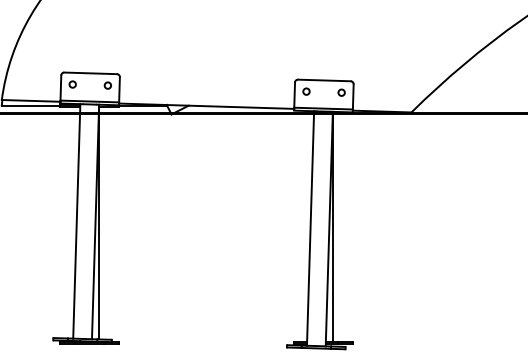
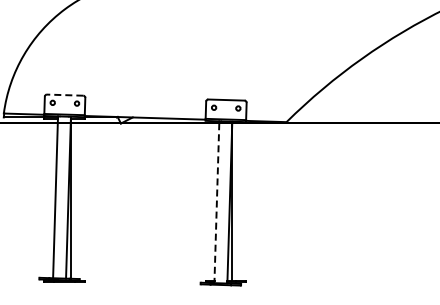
line: (89, 73) -> (64, 95), solid -> dashed
line: (309, 230) -> (216, 203), solid -> dashed

